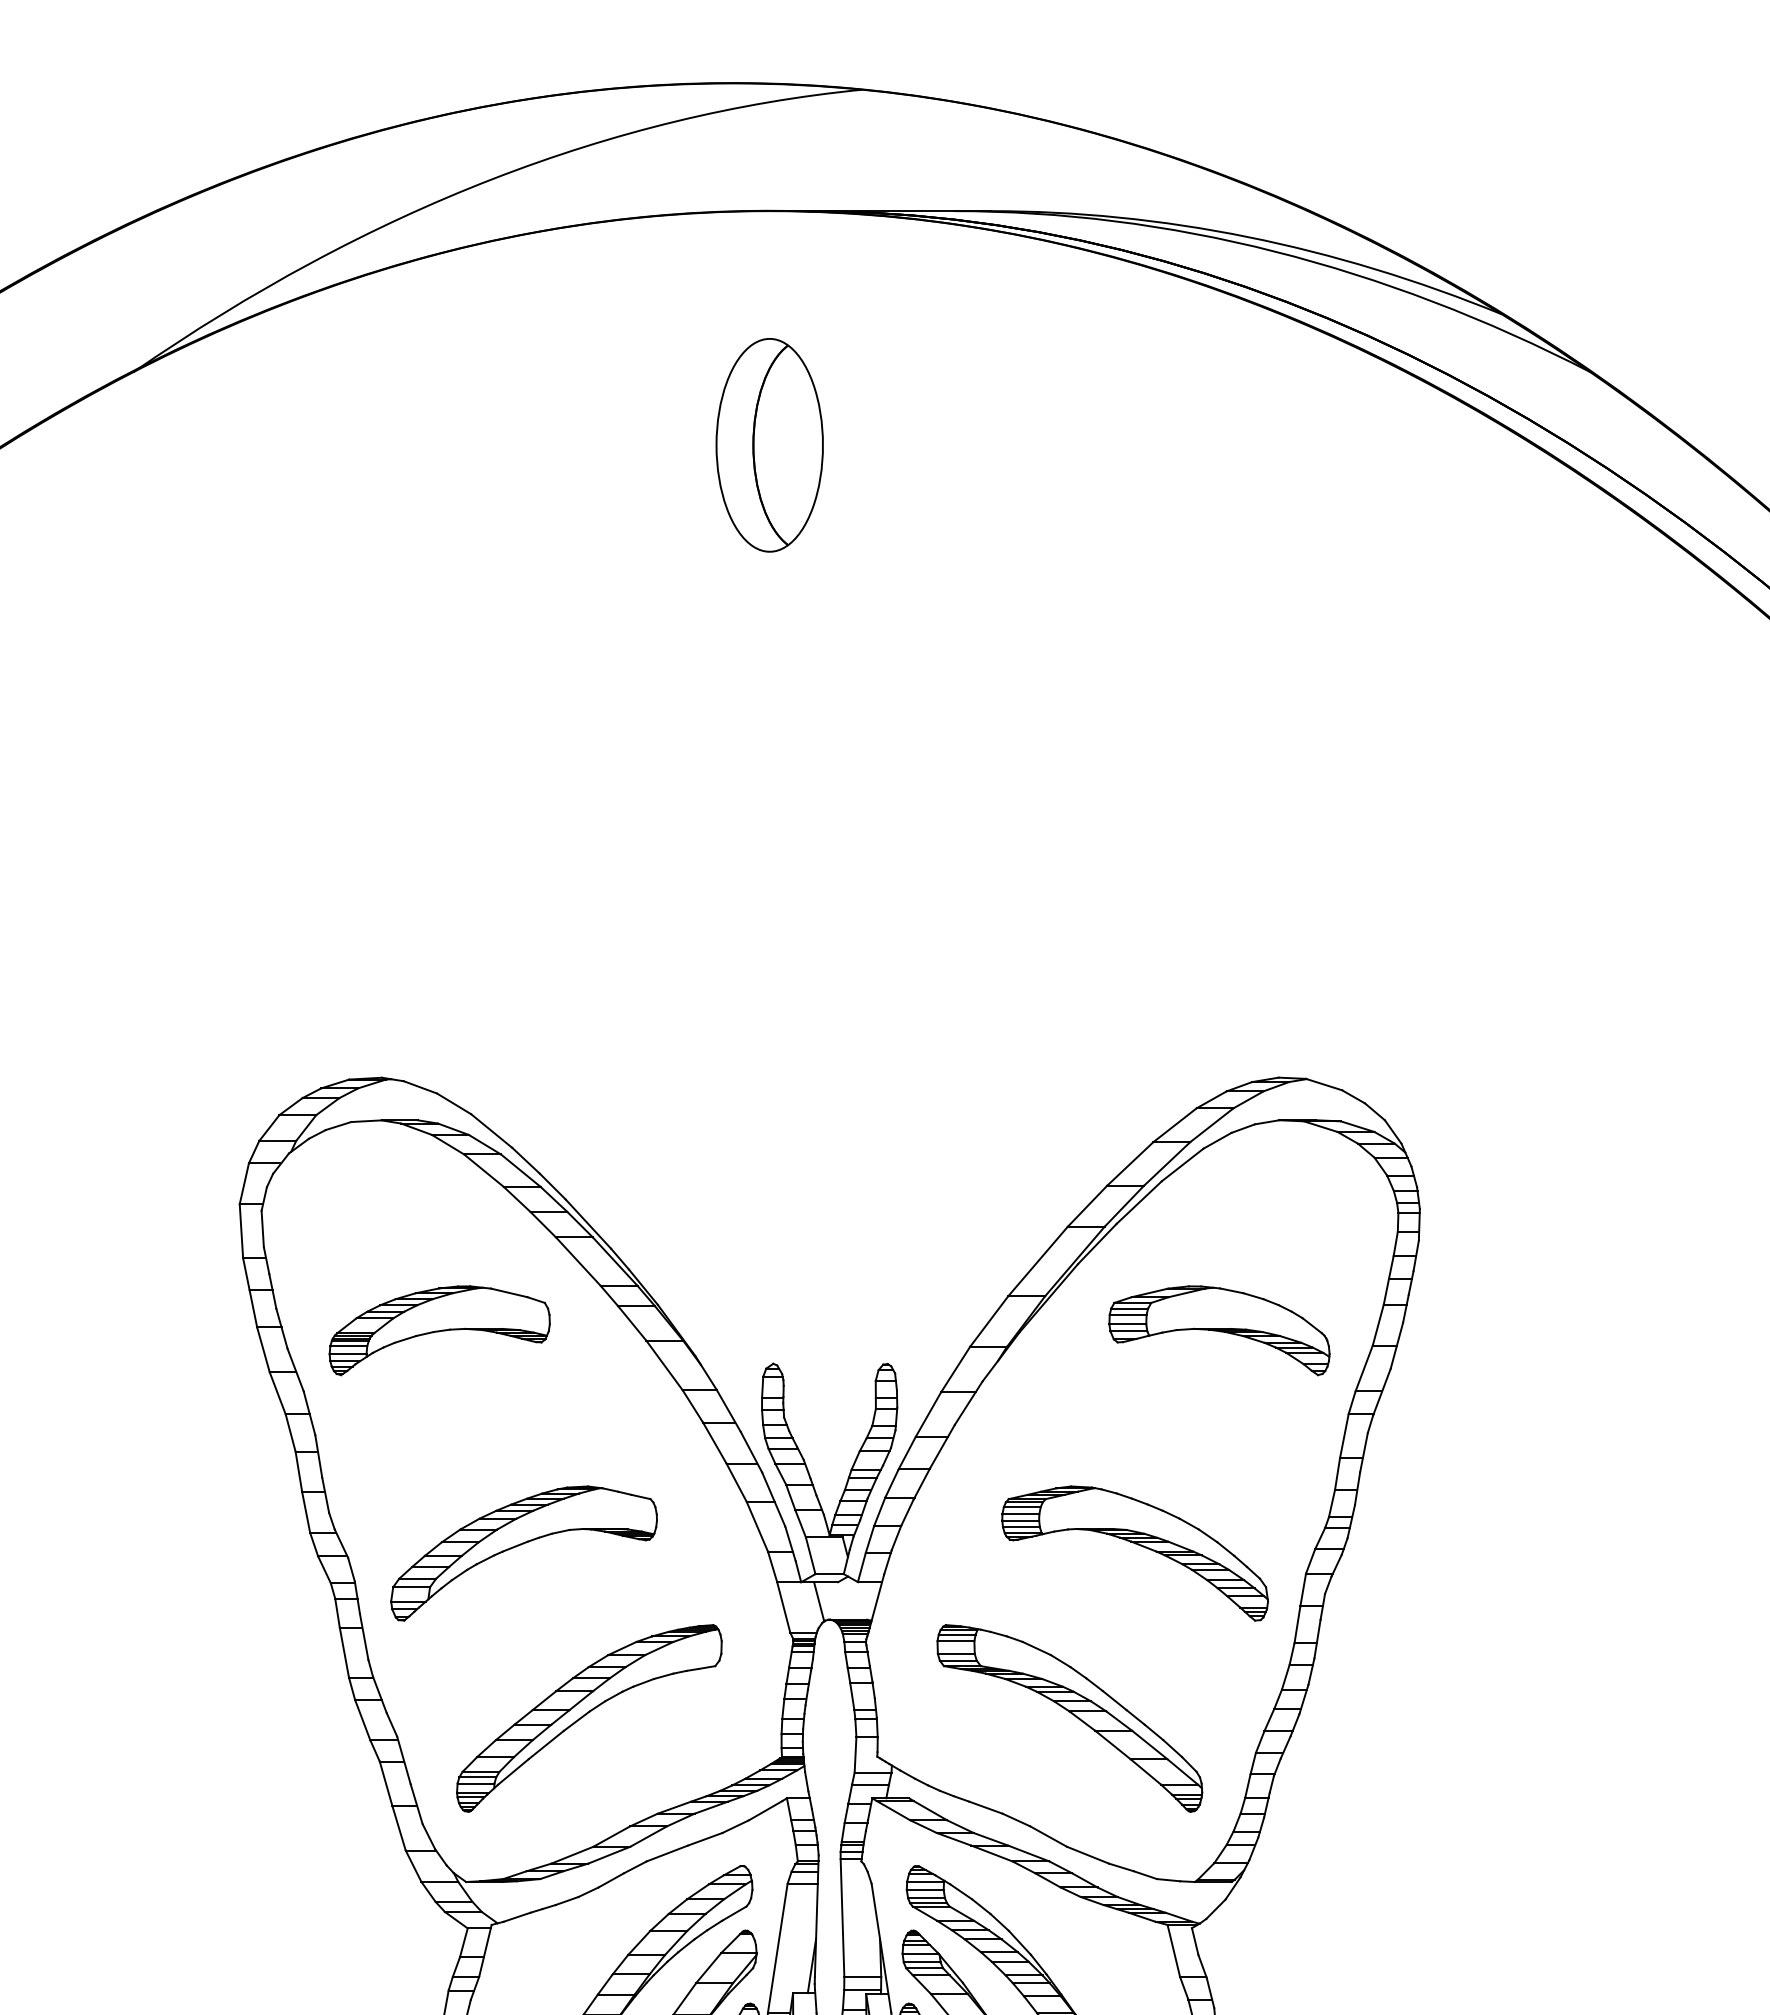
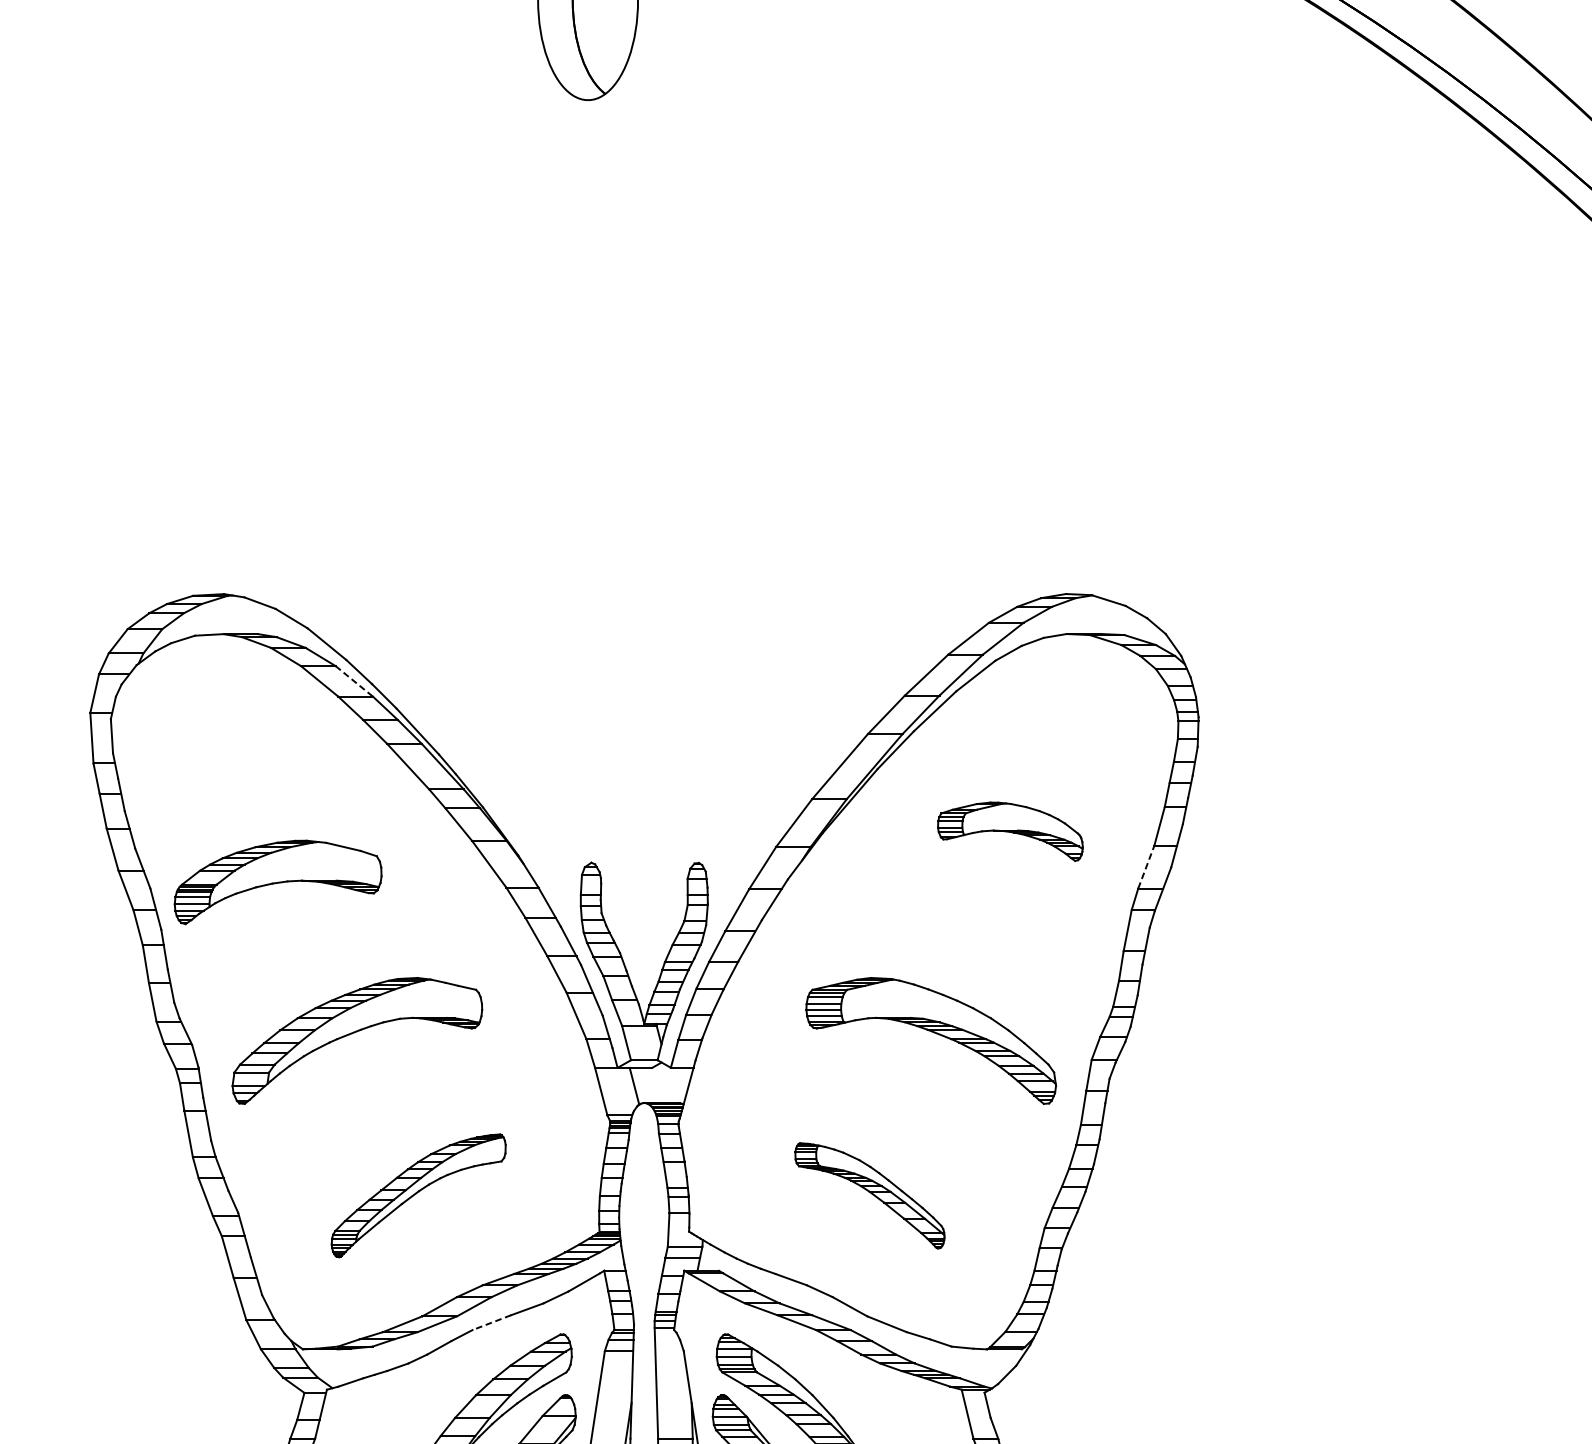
line: (520, 1170) -> (354, 681), solid -> dashed
part: (439, 1330) -> (277, 882), moved
part: (1219, 1330) -> (1010, 831), size x0.7
line: (1364, 1368) -> (1146, 867), solid -> dashed
part: (589, 1718) -> (418, 1195), size x0.7
part: (1069, 1718) -> (869, 1195), size x0.6
line: (666, 1853) -> (491, 1322), solid -> dashed

